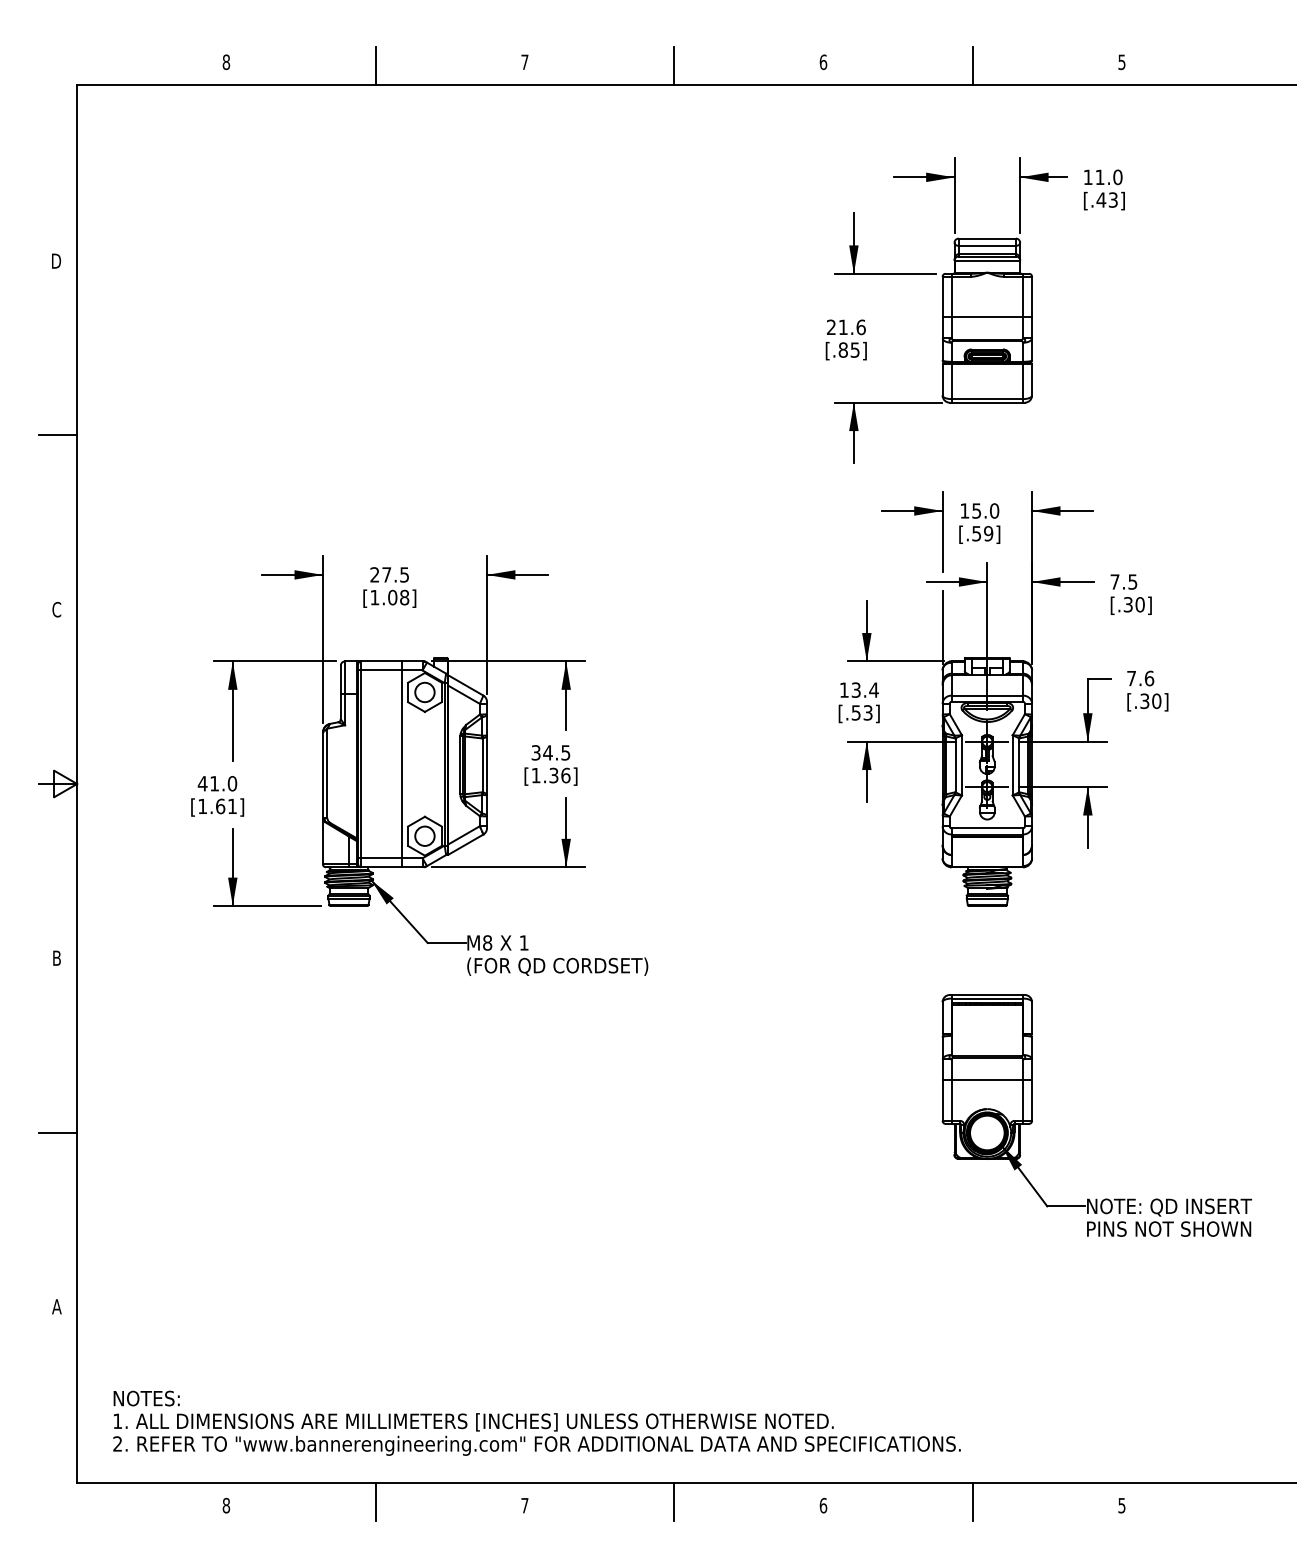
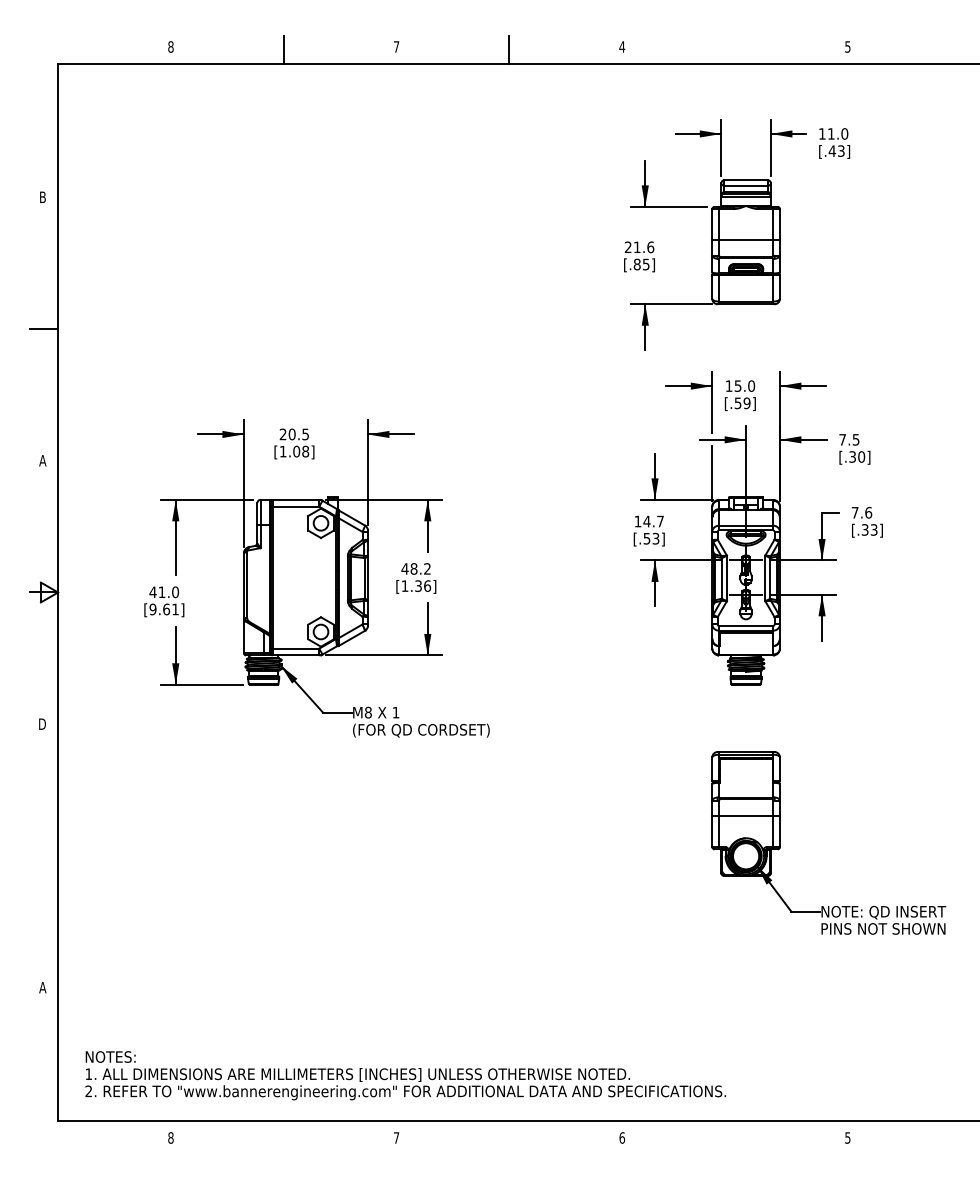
text: (823, 61) -> (622, 46), 6 -> 4
line: (973, 65) -> (735, 49), removed
text: (56, 260) -> (42, 196), D -> B
text: (385, 574) -> (291, 434), 27.5 -> 20.5
text: (56, 609) -> (42, 460), C -> A
text: (864, 690) -> (653, 521), 13.4 -> 14.7
text: (1155, 700) -> (873, 529), [.30] -> [.33]
text: (549, 752) -> (415, 568), 34.5 -> 48.2
line: (401, 764) -> (303, 577), removed
text: (201, 806) -> (152, 609), [1.61] -> [9.61]
text: (56, 957) -> (42, 723), B -> D
line: (57, 1131) -> (43, 855), removed
line: (375, 1501) -> (283, 1134), removed
line: (674, 1501) -> (509, 1134), removed
line: (973, 1501) -> (735, 1134), removed

